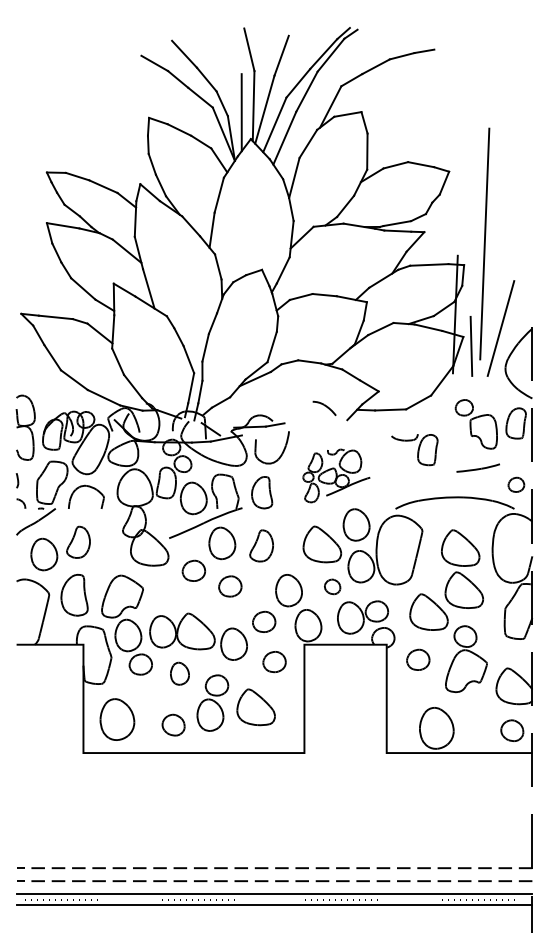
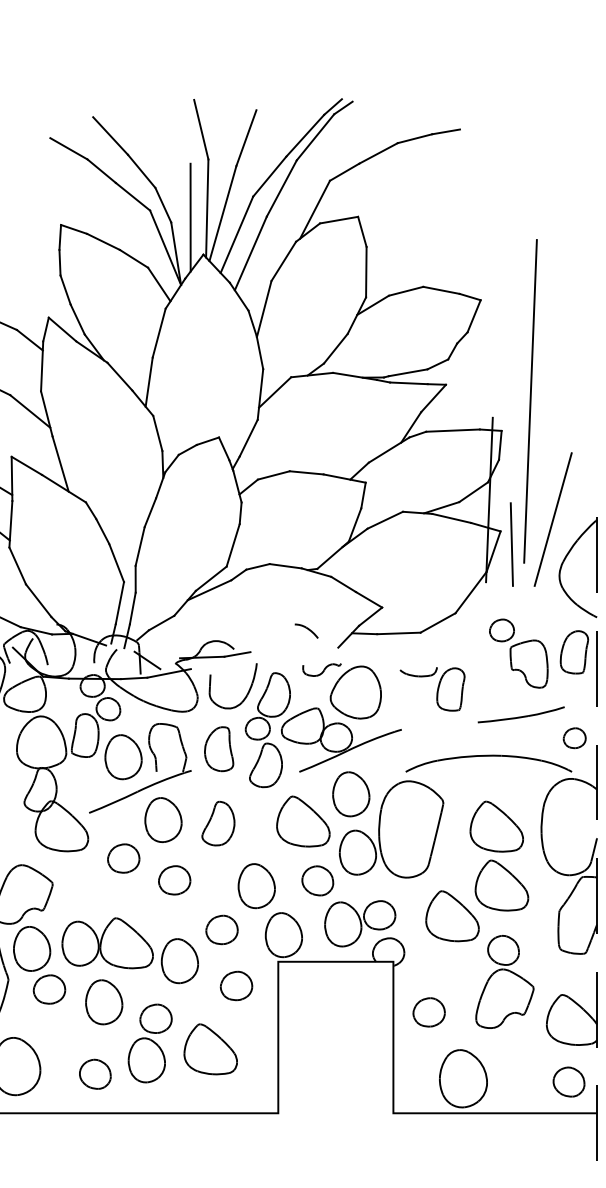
part: (324, 407) -> (306, 630), size x0.71
part: (478, 467) -> (521, 713), size x1.43
part: (336, 475) -> (323, 725), size x1.67
part: (332, 586) -> (317, 880), size x1.43
part: (418, 659) -> (429, 1011), moved
part: (179, 673) -> (103, 1002), size x1.43

